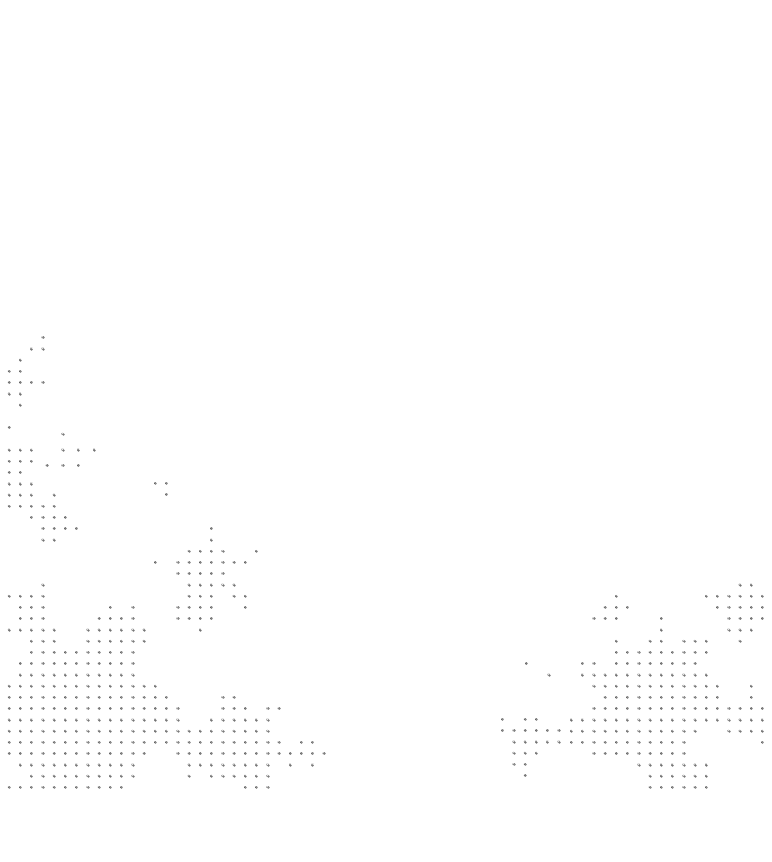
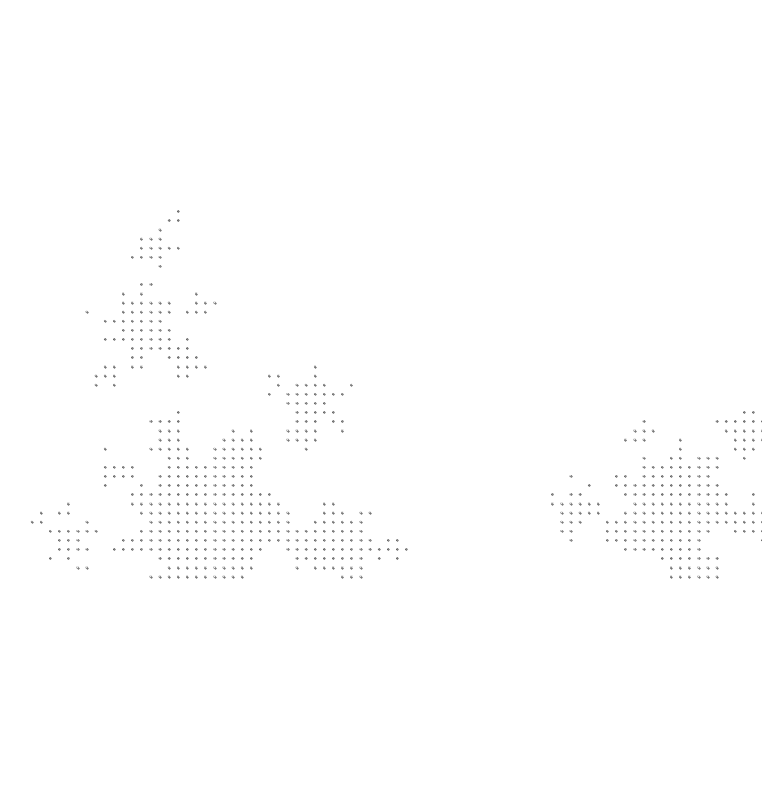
part: (71, 449) -> (201, 302), size x0.71
part: (160, 488) -> (273, 380), moved
part: (530, 747) -> (575, 517), moved

